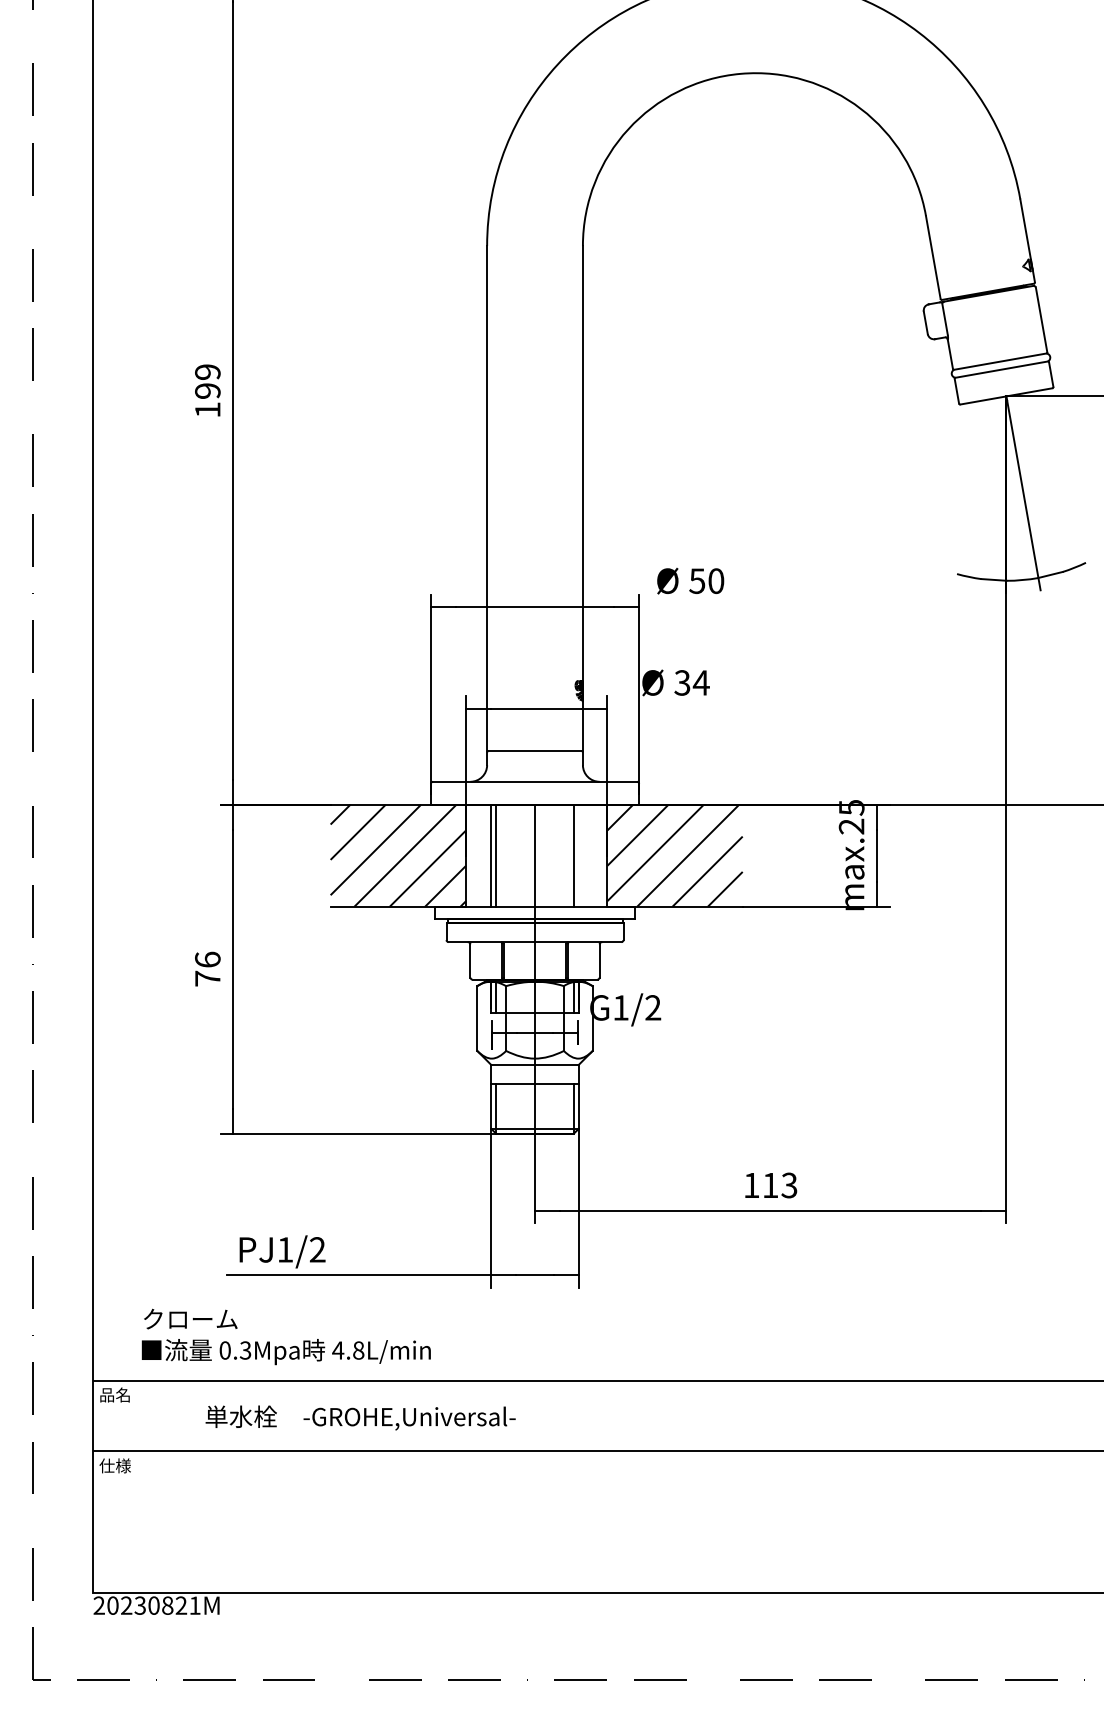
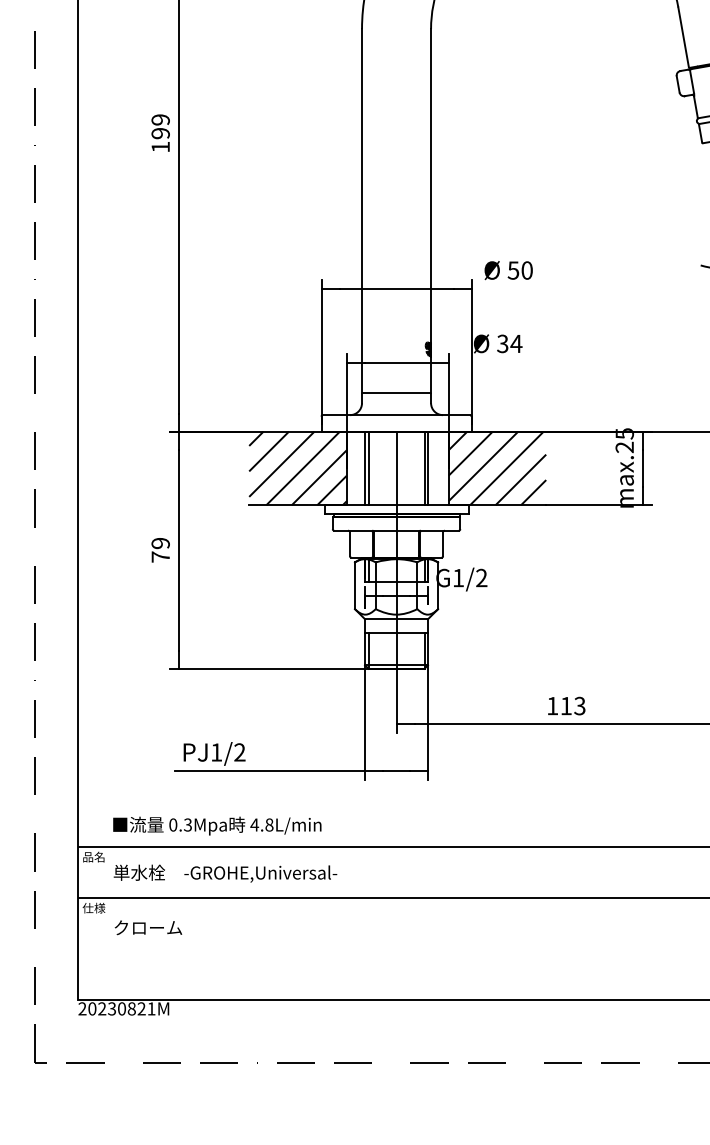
line: (578, 855) -> (427, 468), added
text: (207, 959) -> (160, 543), 76 -> 79
text: (190, 1318) -> (148, 927), moved
text: (360, 1417) -> (225, 873), moved

